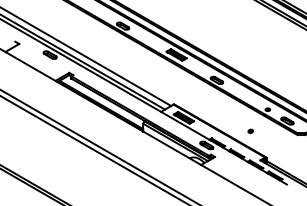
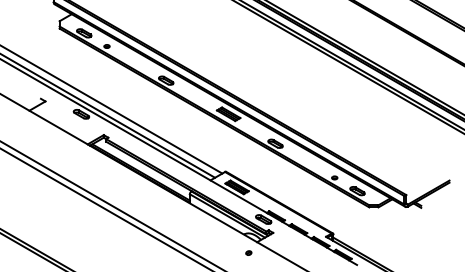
part: (250, 130) -> (248, 252), moved

